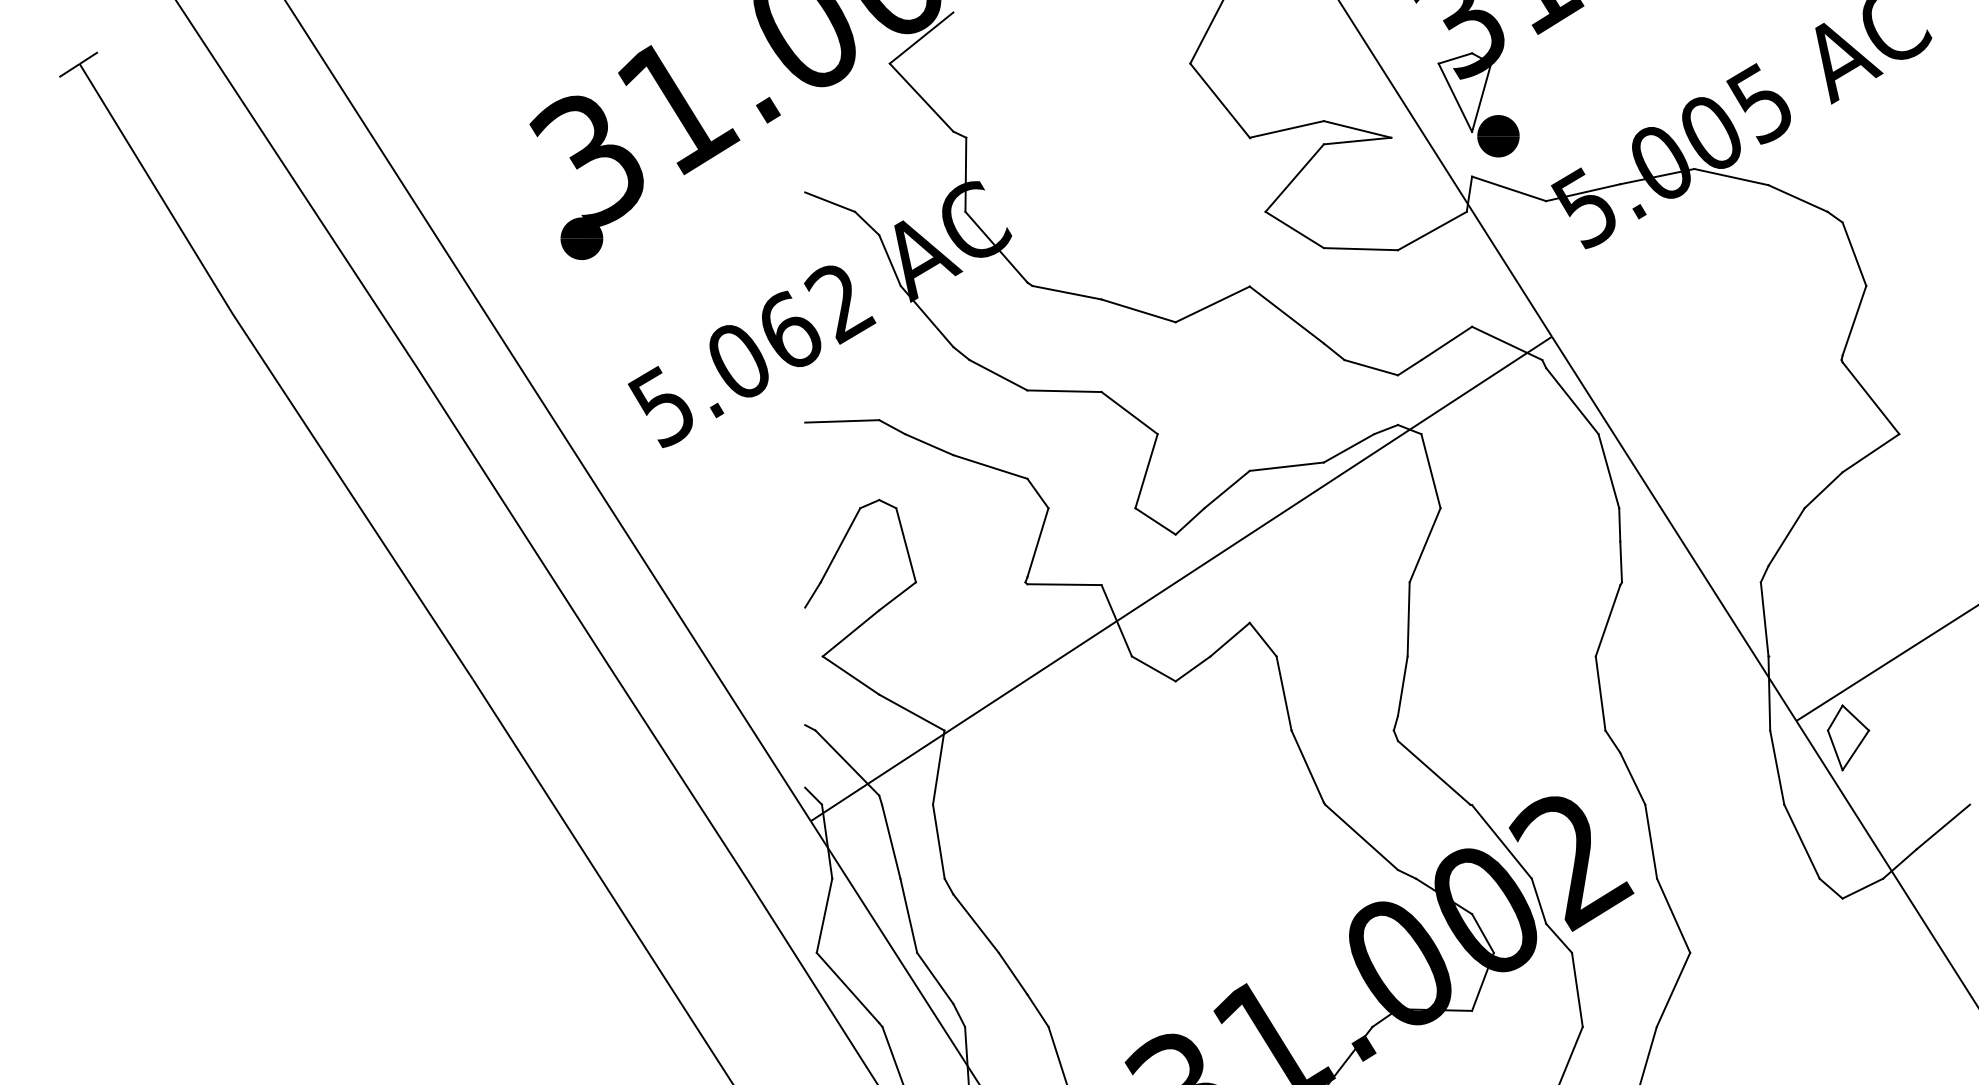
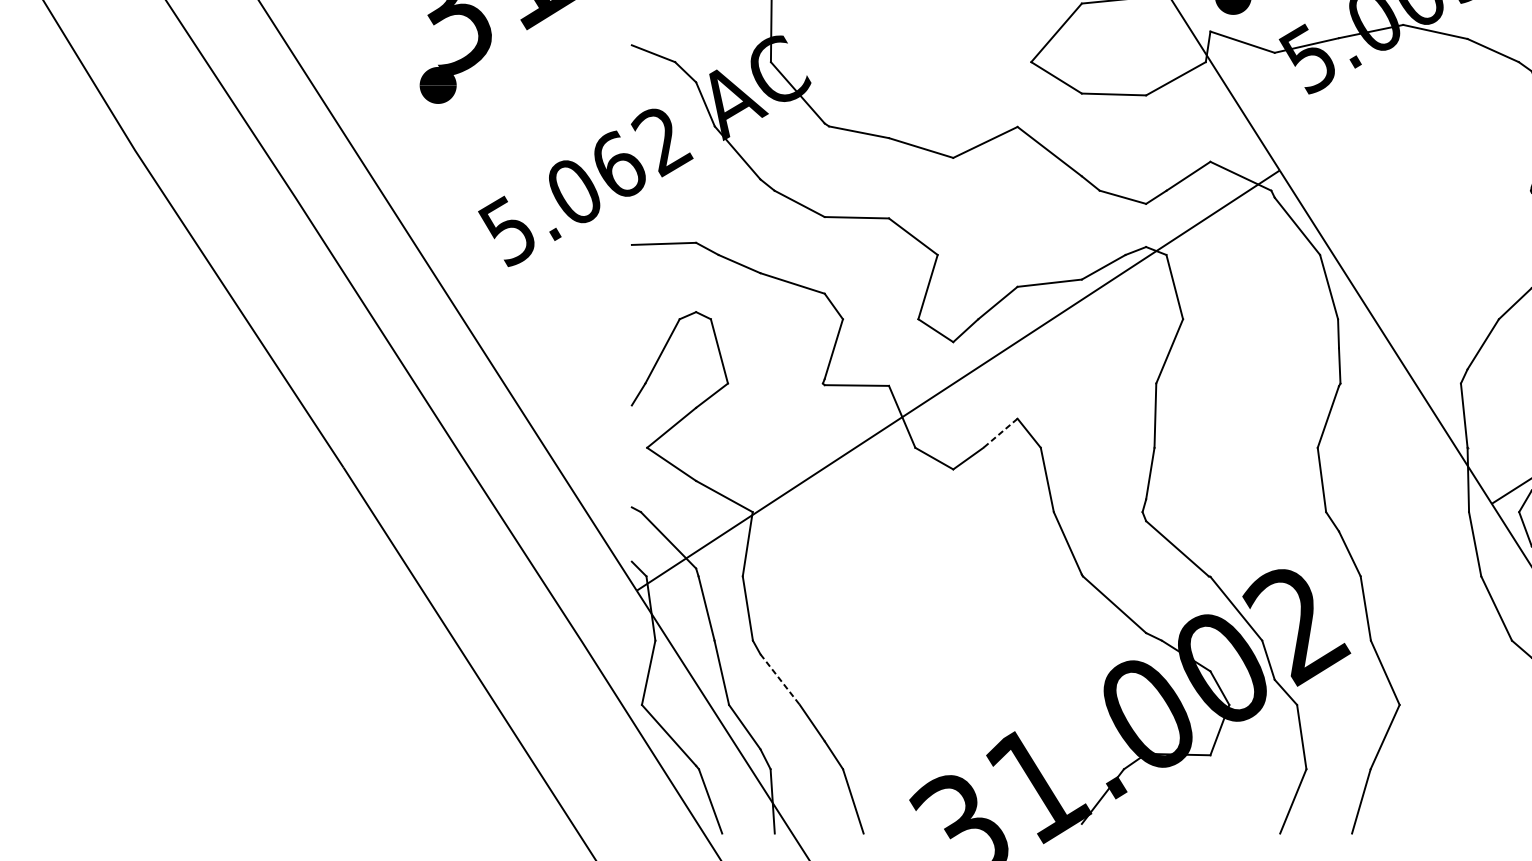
line: (1230, 639) -> (1000, 433), solid -> dashed
line: (976, 924) -> (780, 680), solid -> dashed

